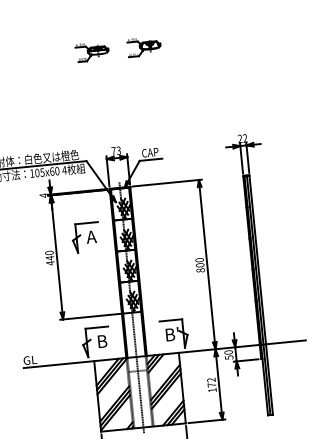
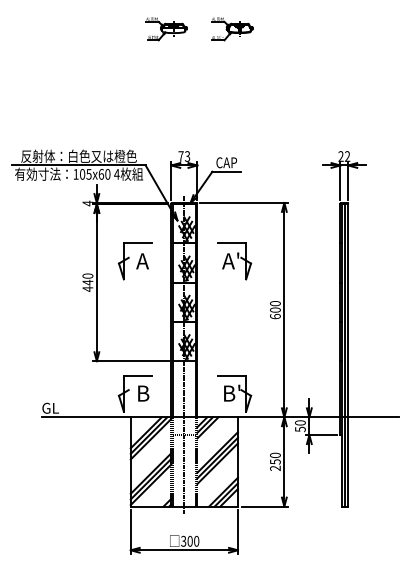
part: (164, 230) -> (234, 261), added
text: (200, 270) -> (275, 316), 800 -> 600
text: (211, 384) -> (275, 461), 172 -> 250

